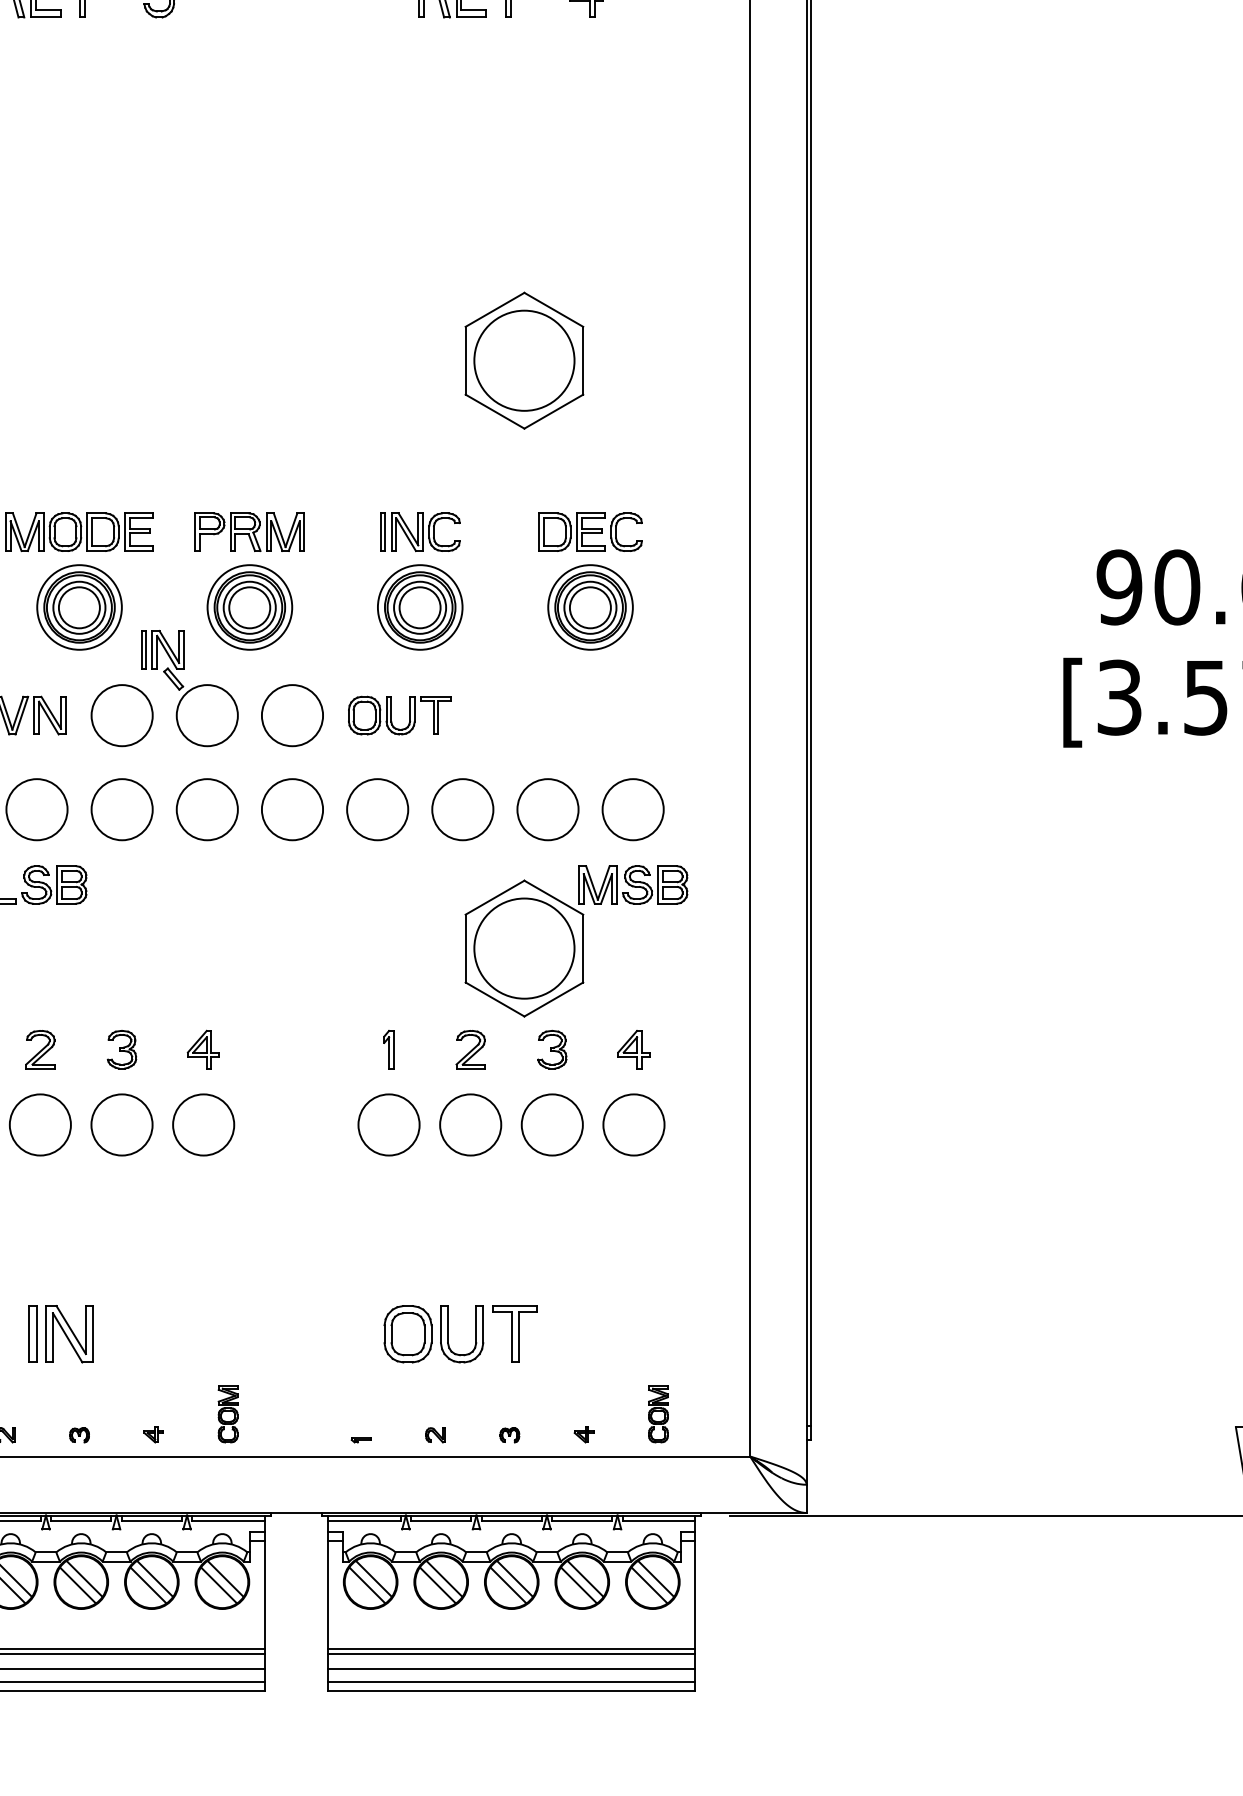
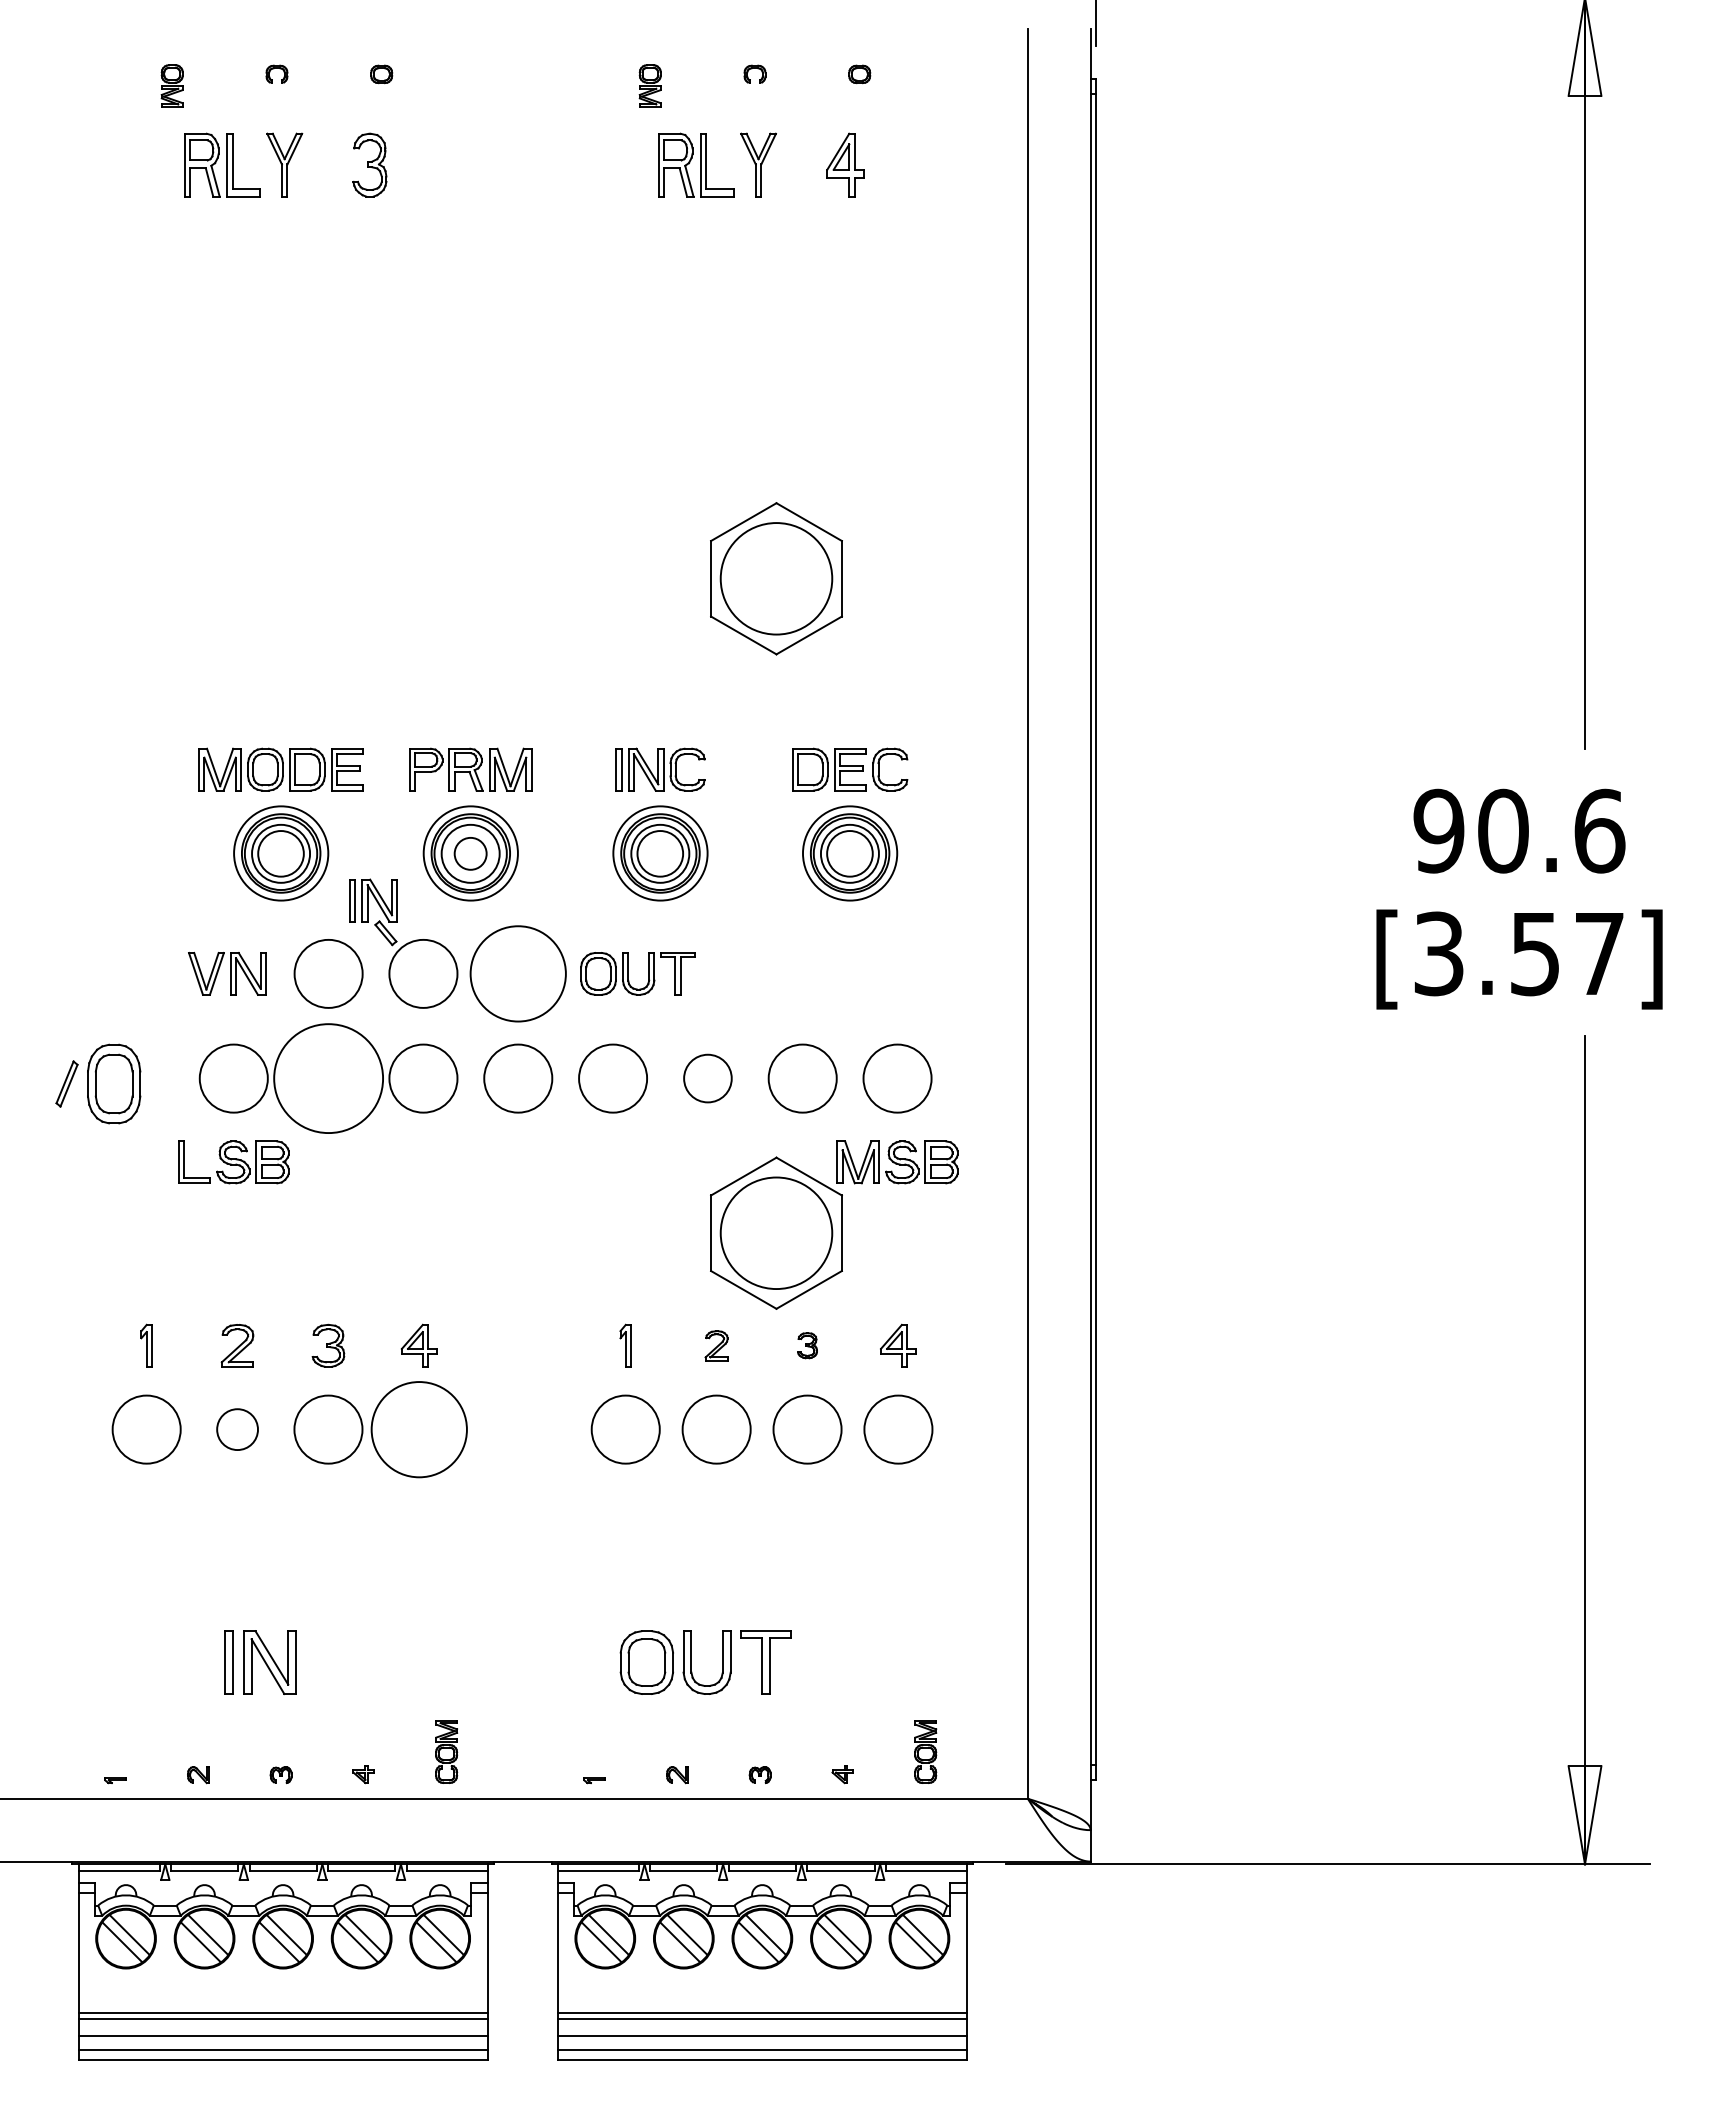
circle: (249, 607) -> (470, 853), size x0.7
circle: (292, 715) -> (518, 973), size x1.4
circle: (122, 809) -> (328, 1078), size x1.6
circle: (462, 809) -> (707, 1078), size x0.7
part: (470, 1049) -> (716, 1345), size x0.7
part: (552, 1049) -> (807, 1345), size x0.6
circle: (40, 1124) -> (237, 1429), size x0.6
circle: (203, 1124) -> (419, 1429), size x1.4

